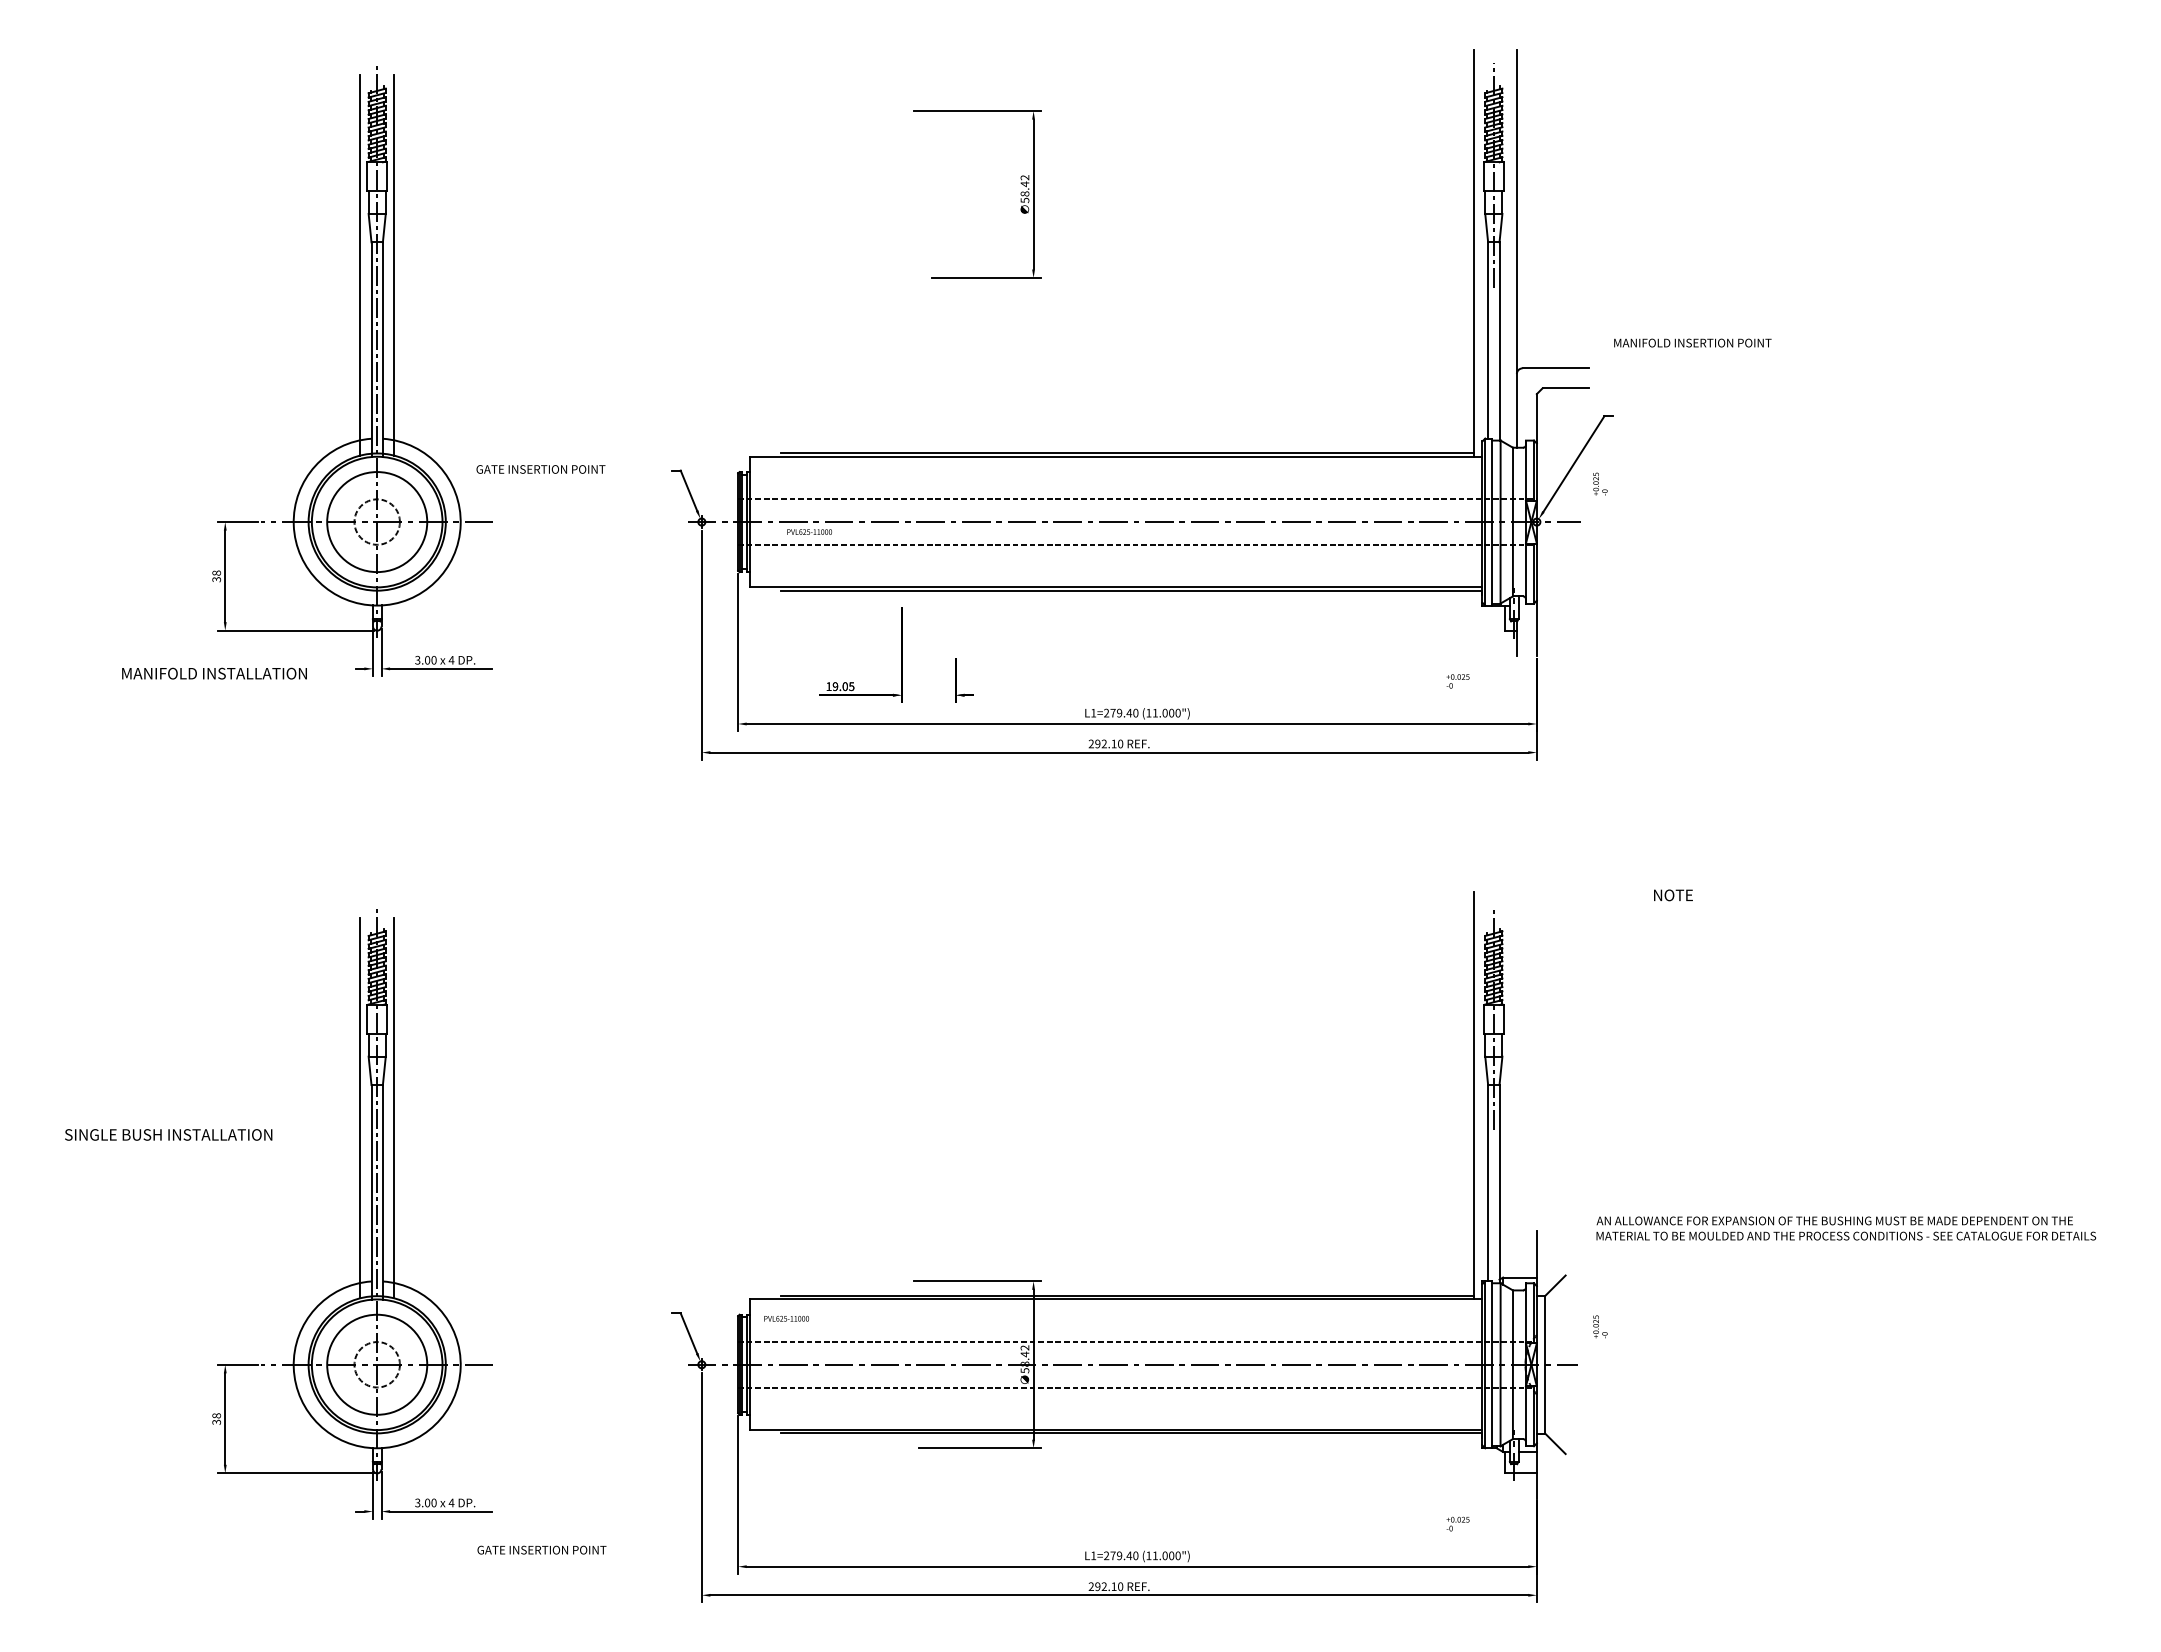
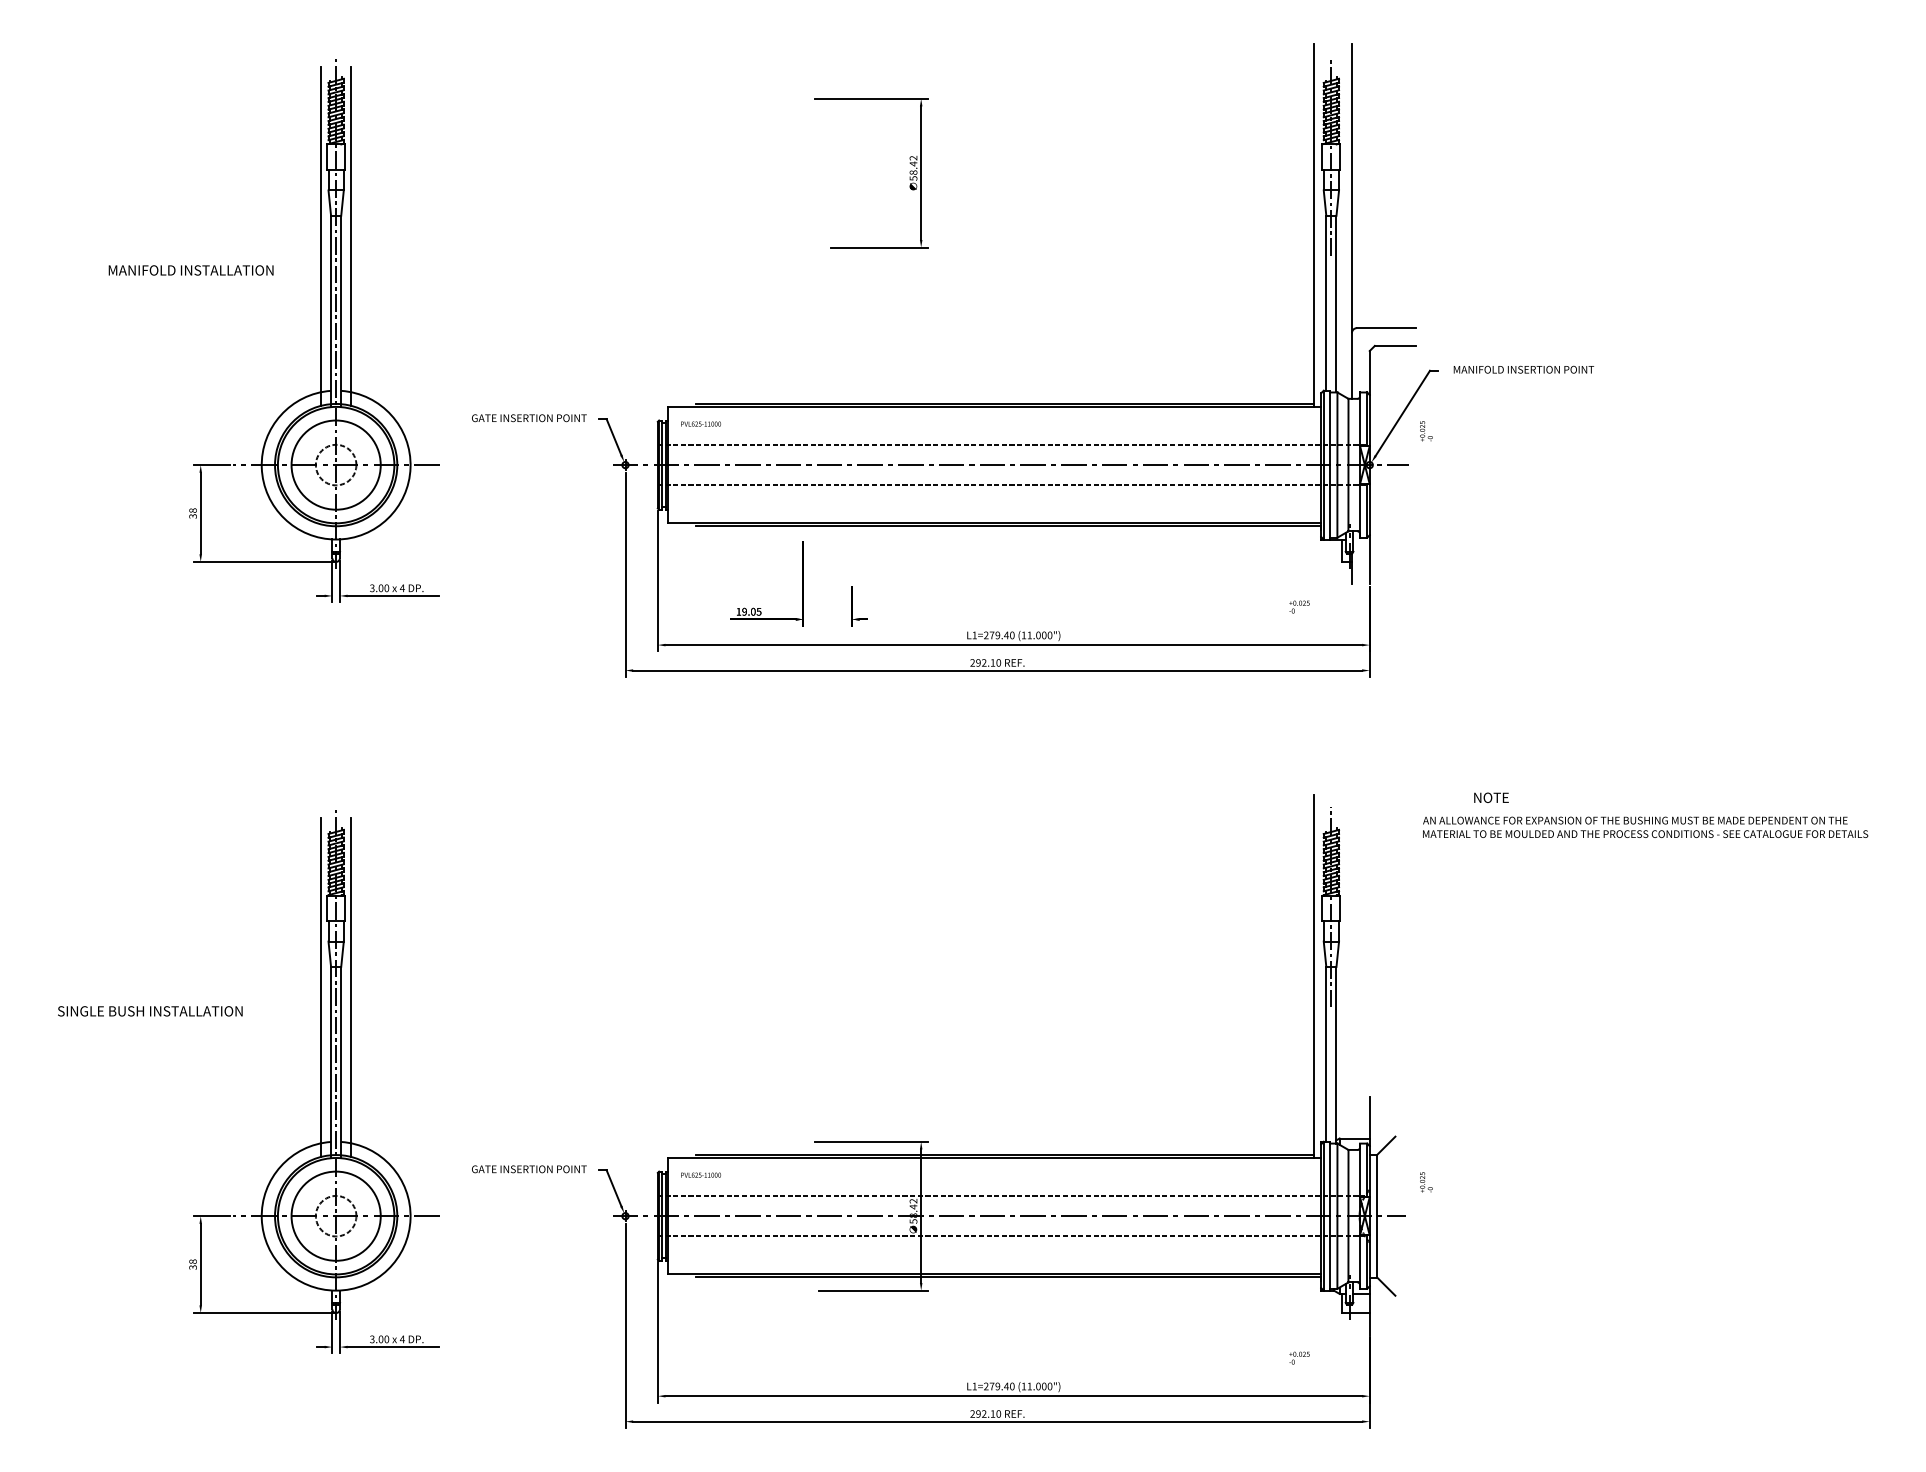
text: (1692, 342) -> (1523, 369), moved
text: (540, 469) -> (528, 418), moved
text: (809, 531) -> (700, 423), moved
text: (214, 673) -> (191, 270), moved
text: (1846, 1228) -> (1645, 827), moved
text: (541, 1549) -> (528, 1168), moved

